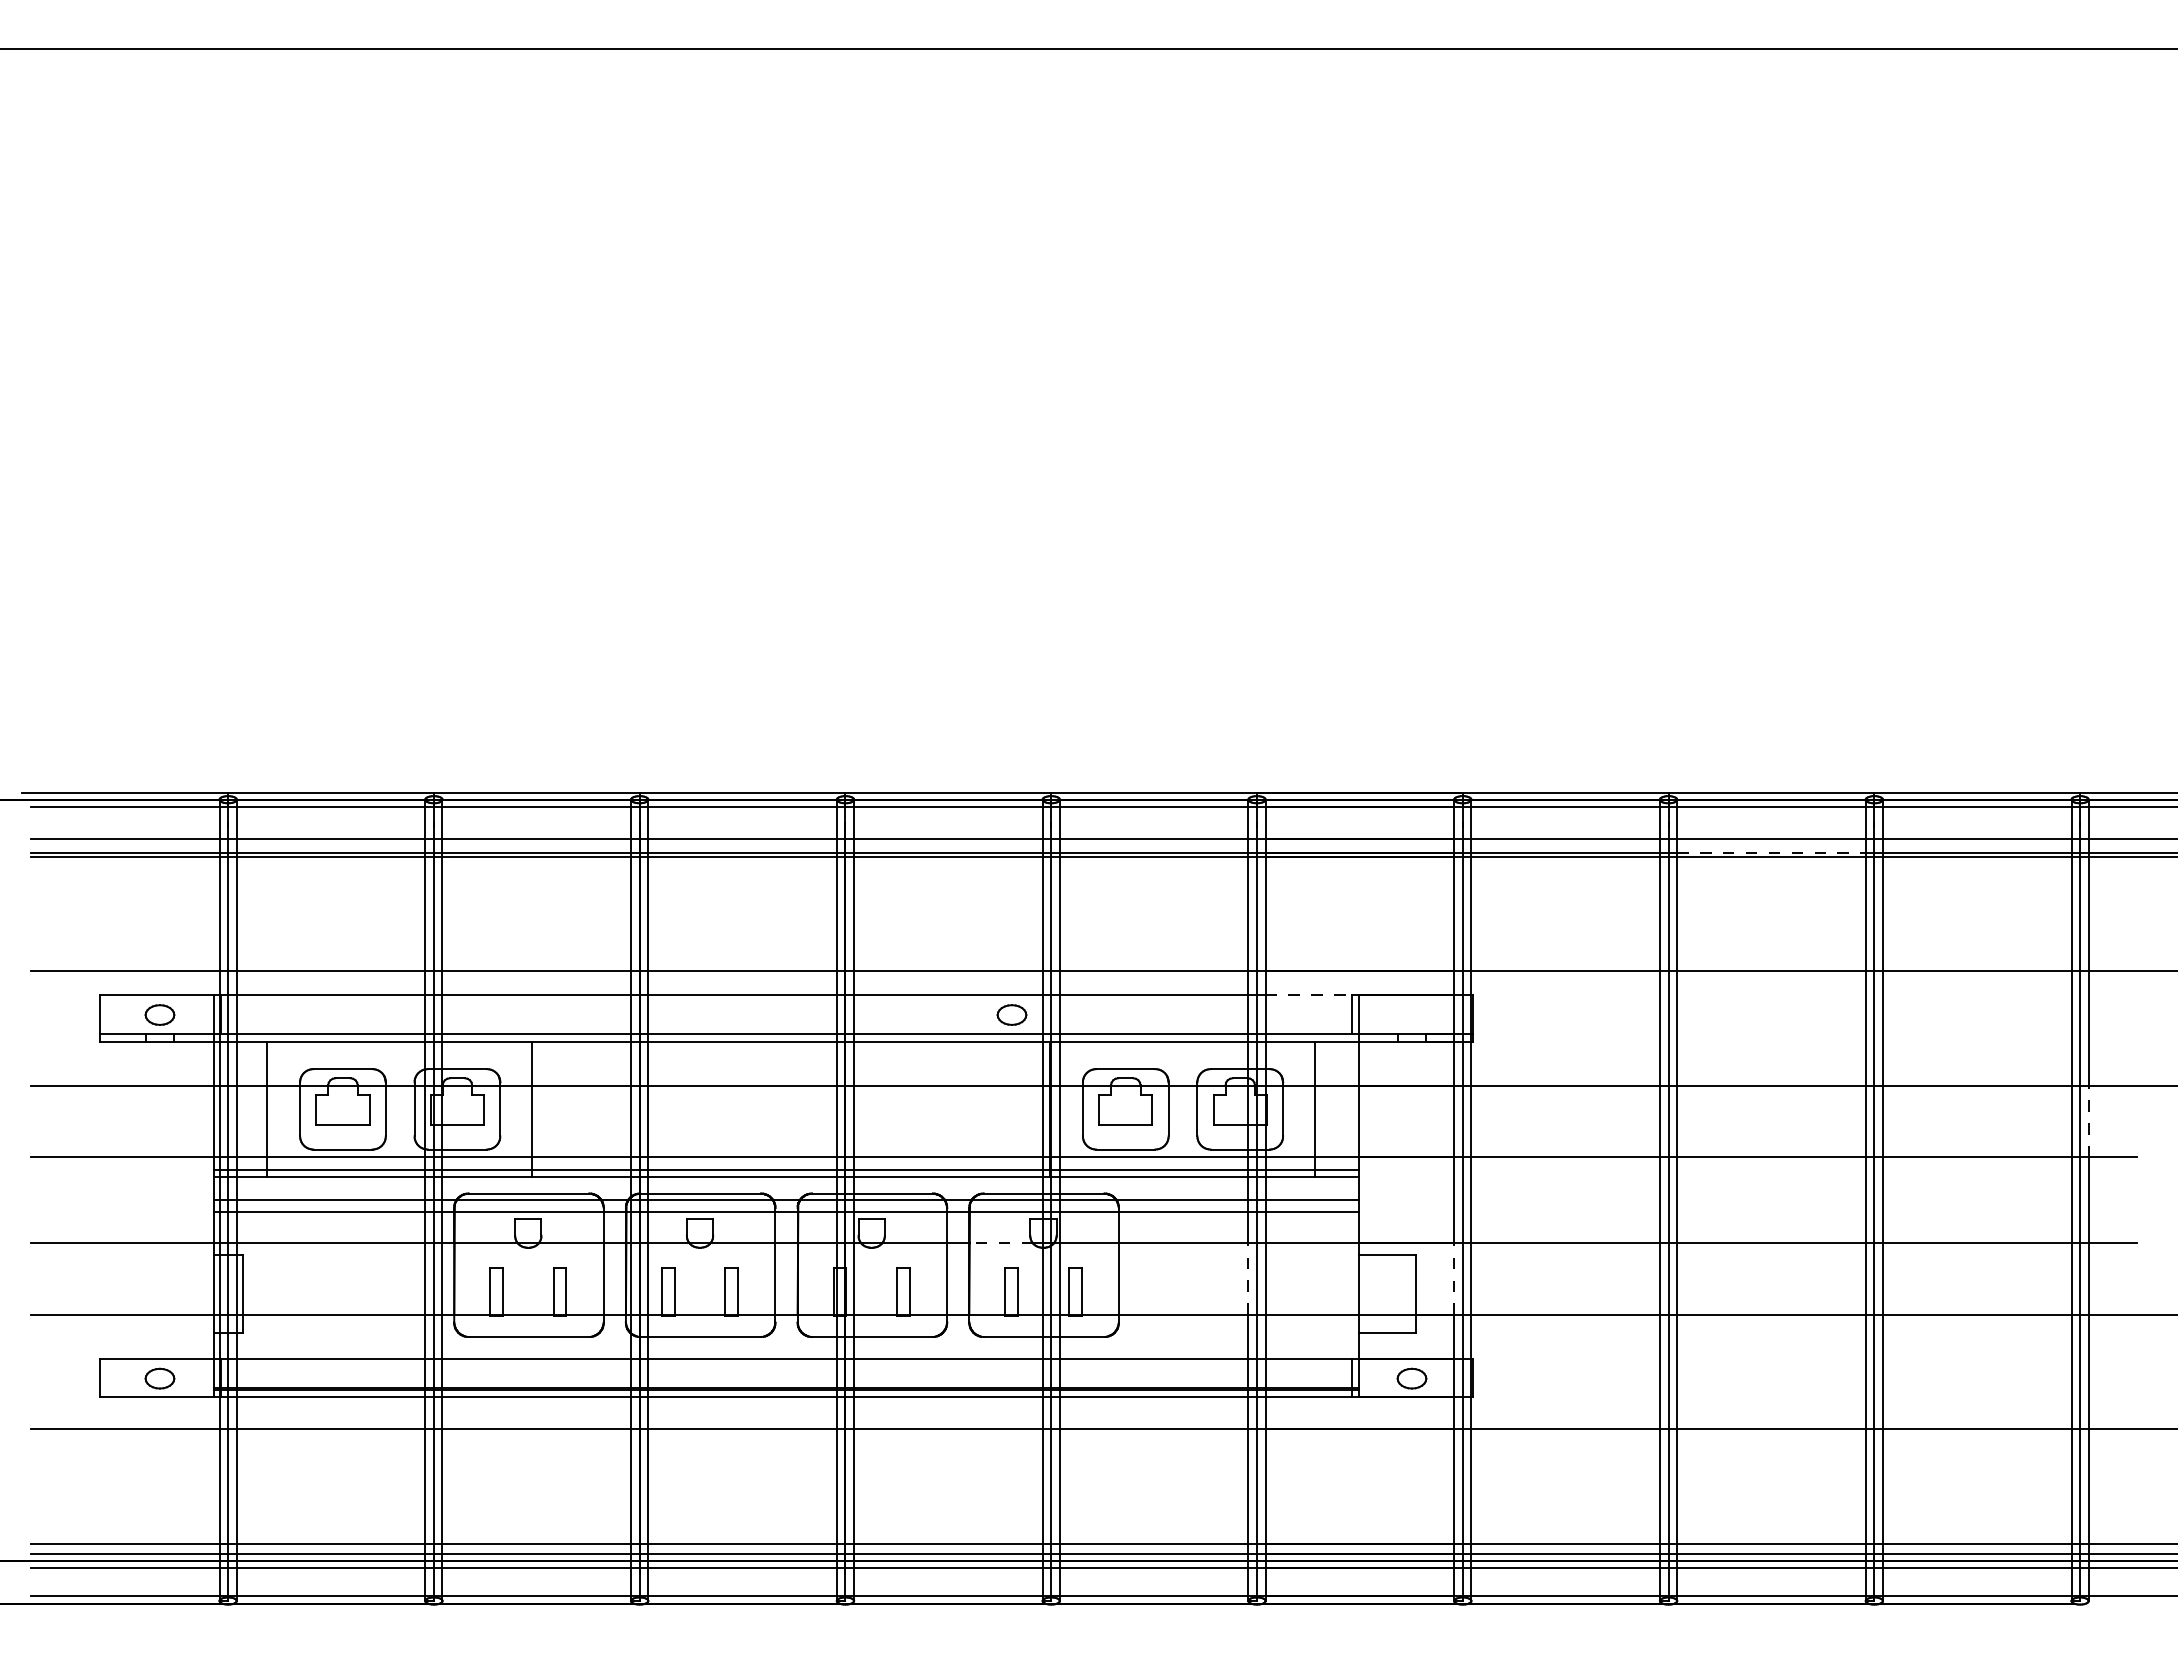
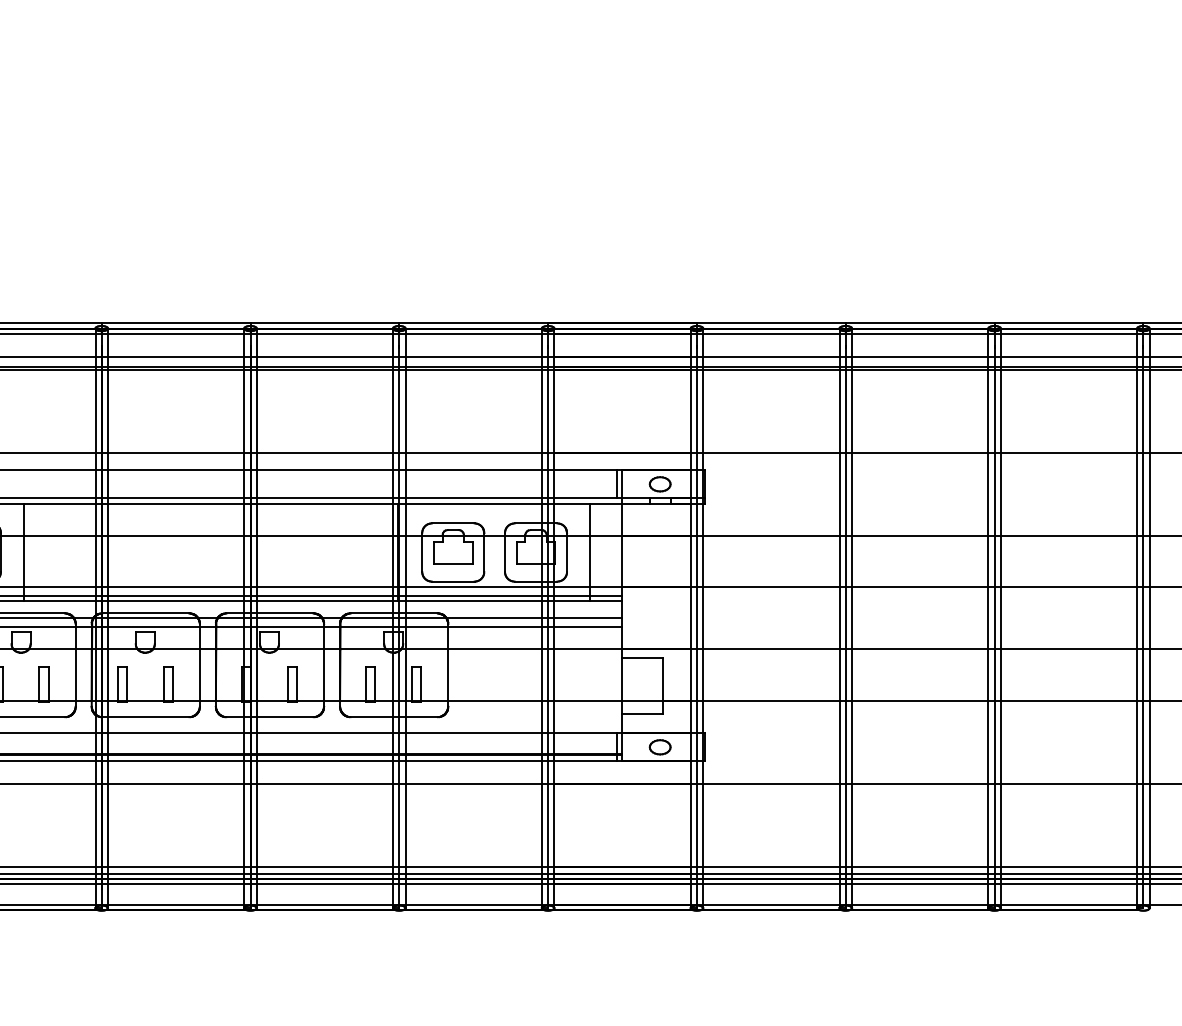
line: (1771, 852) -> (920, 366), dashed -> solid
line: (1309, 995) -> (586, 470), dashed -> solid
part: (1011, 1014) -> (659, 483), moved
line: (2088, 1121) -> (1149, 561), dashed -> solid
line: (1001, 1243) -> (363, 649), dashed -> solid
line: (1248, 1279) -> (541, 675), dashed -> solid
line: (1454, 1279) -> (690, 675), dashed -> solid

